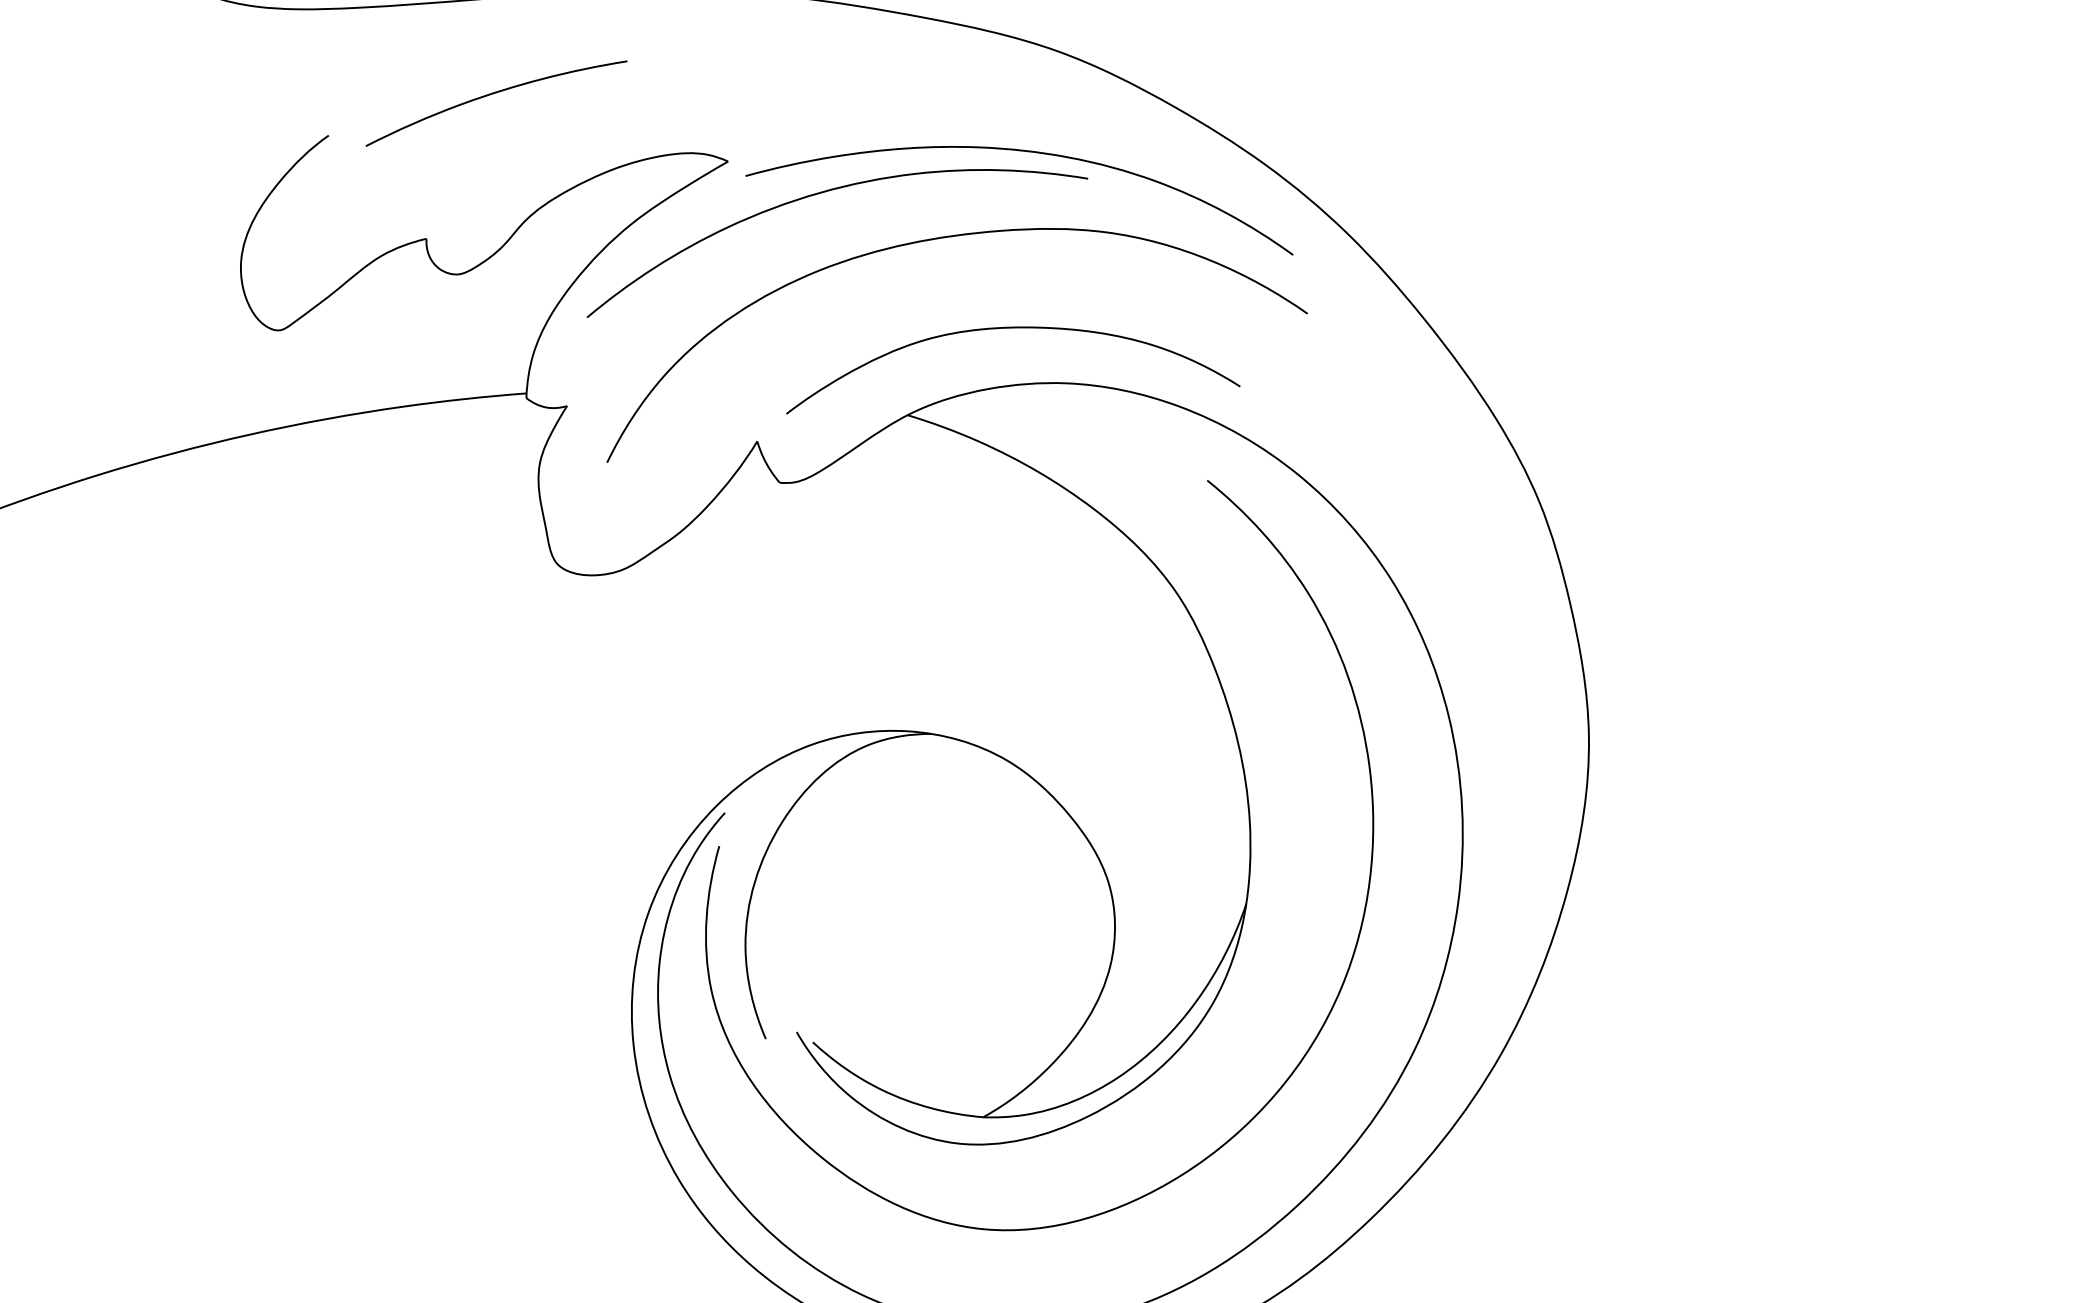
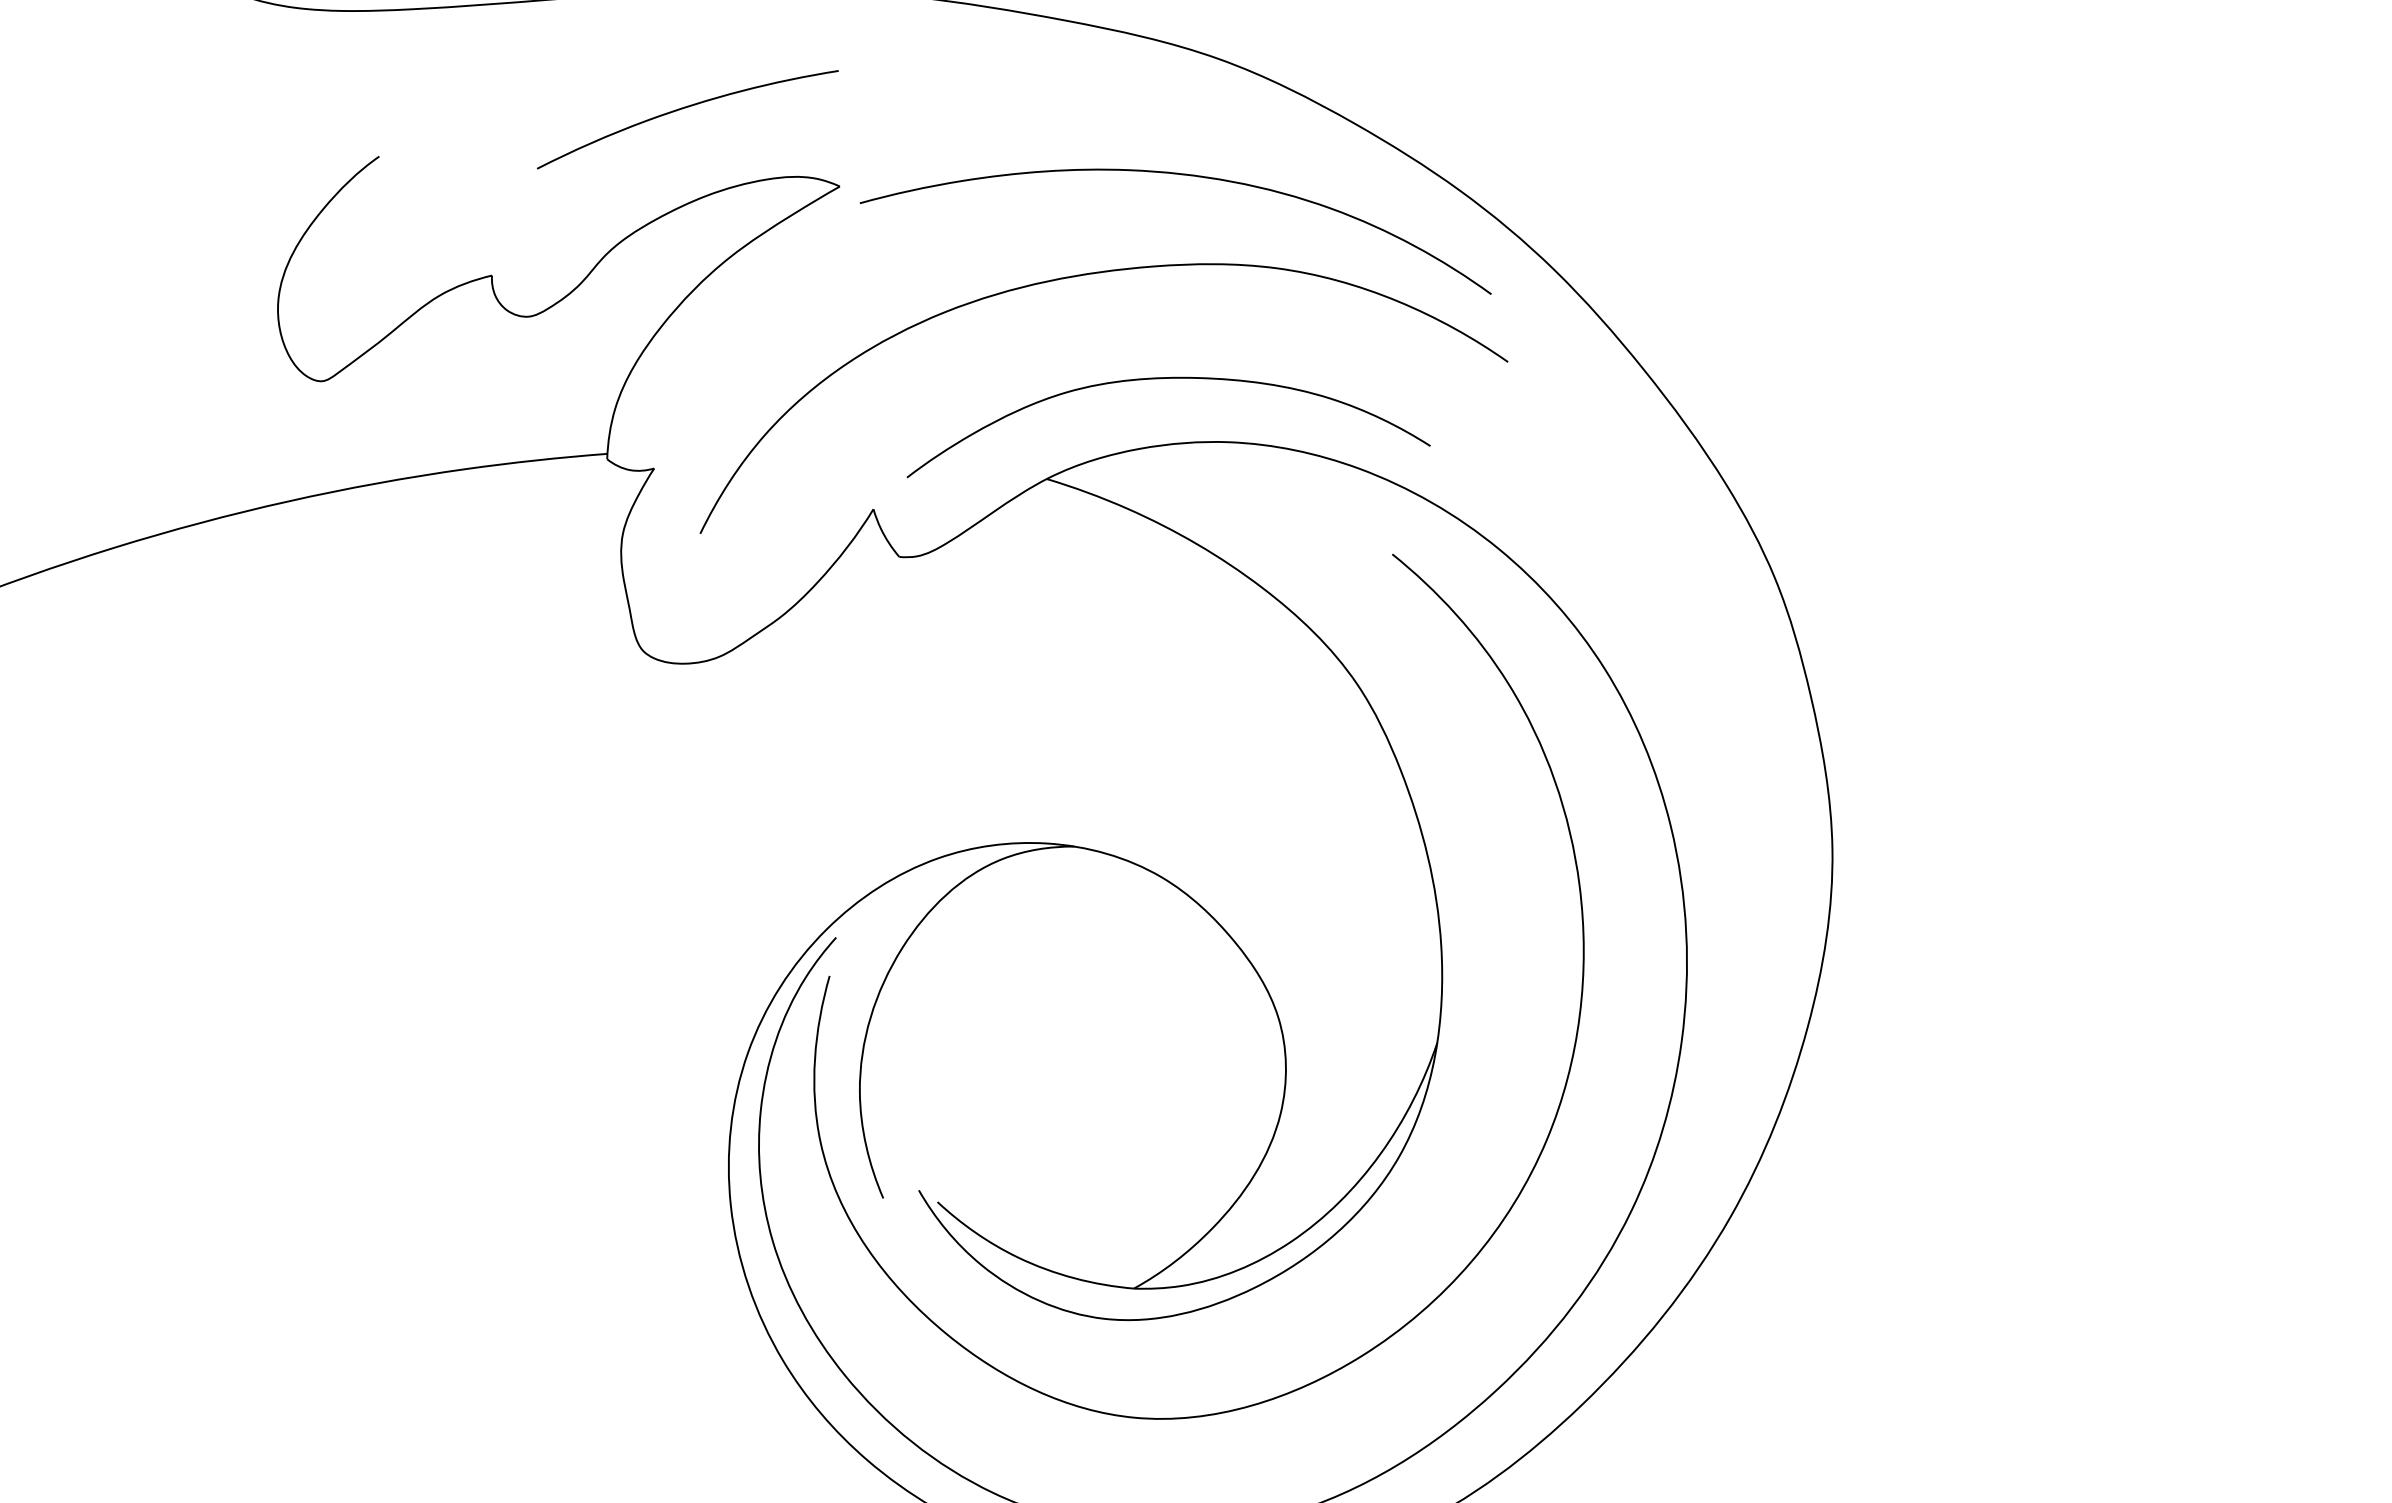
curve: (494, 93) -> (685, 108), moved
curve: (821, 193) -> (947, 223), removed

